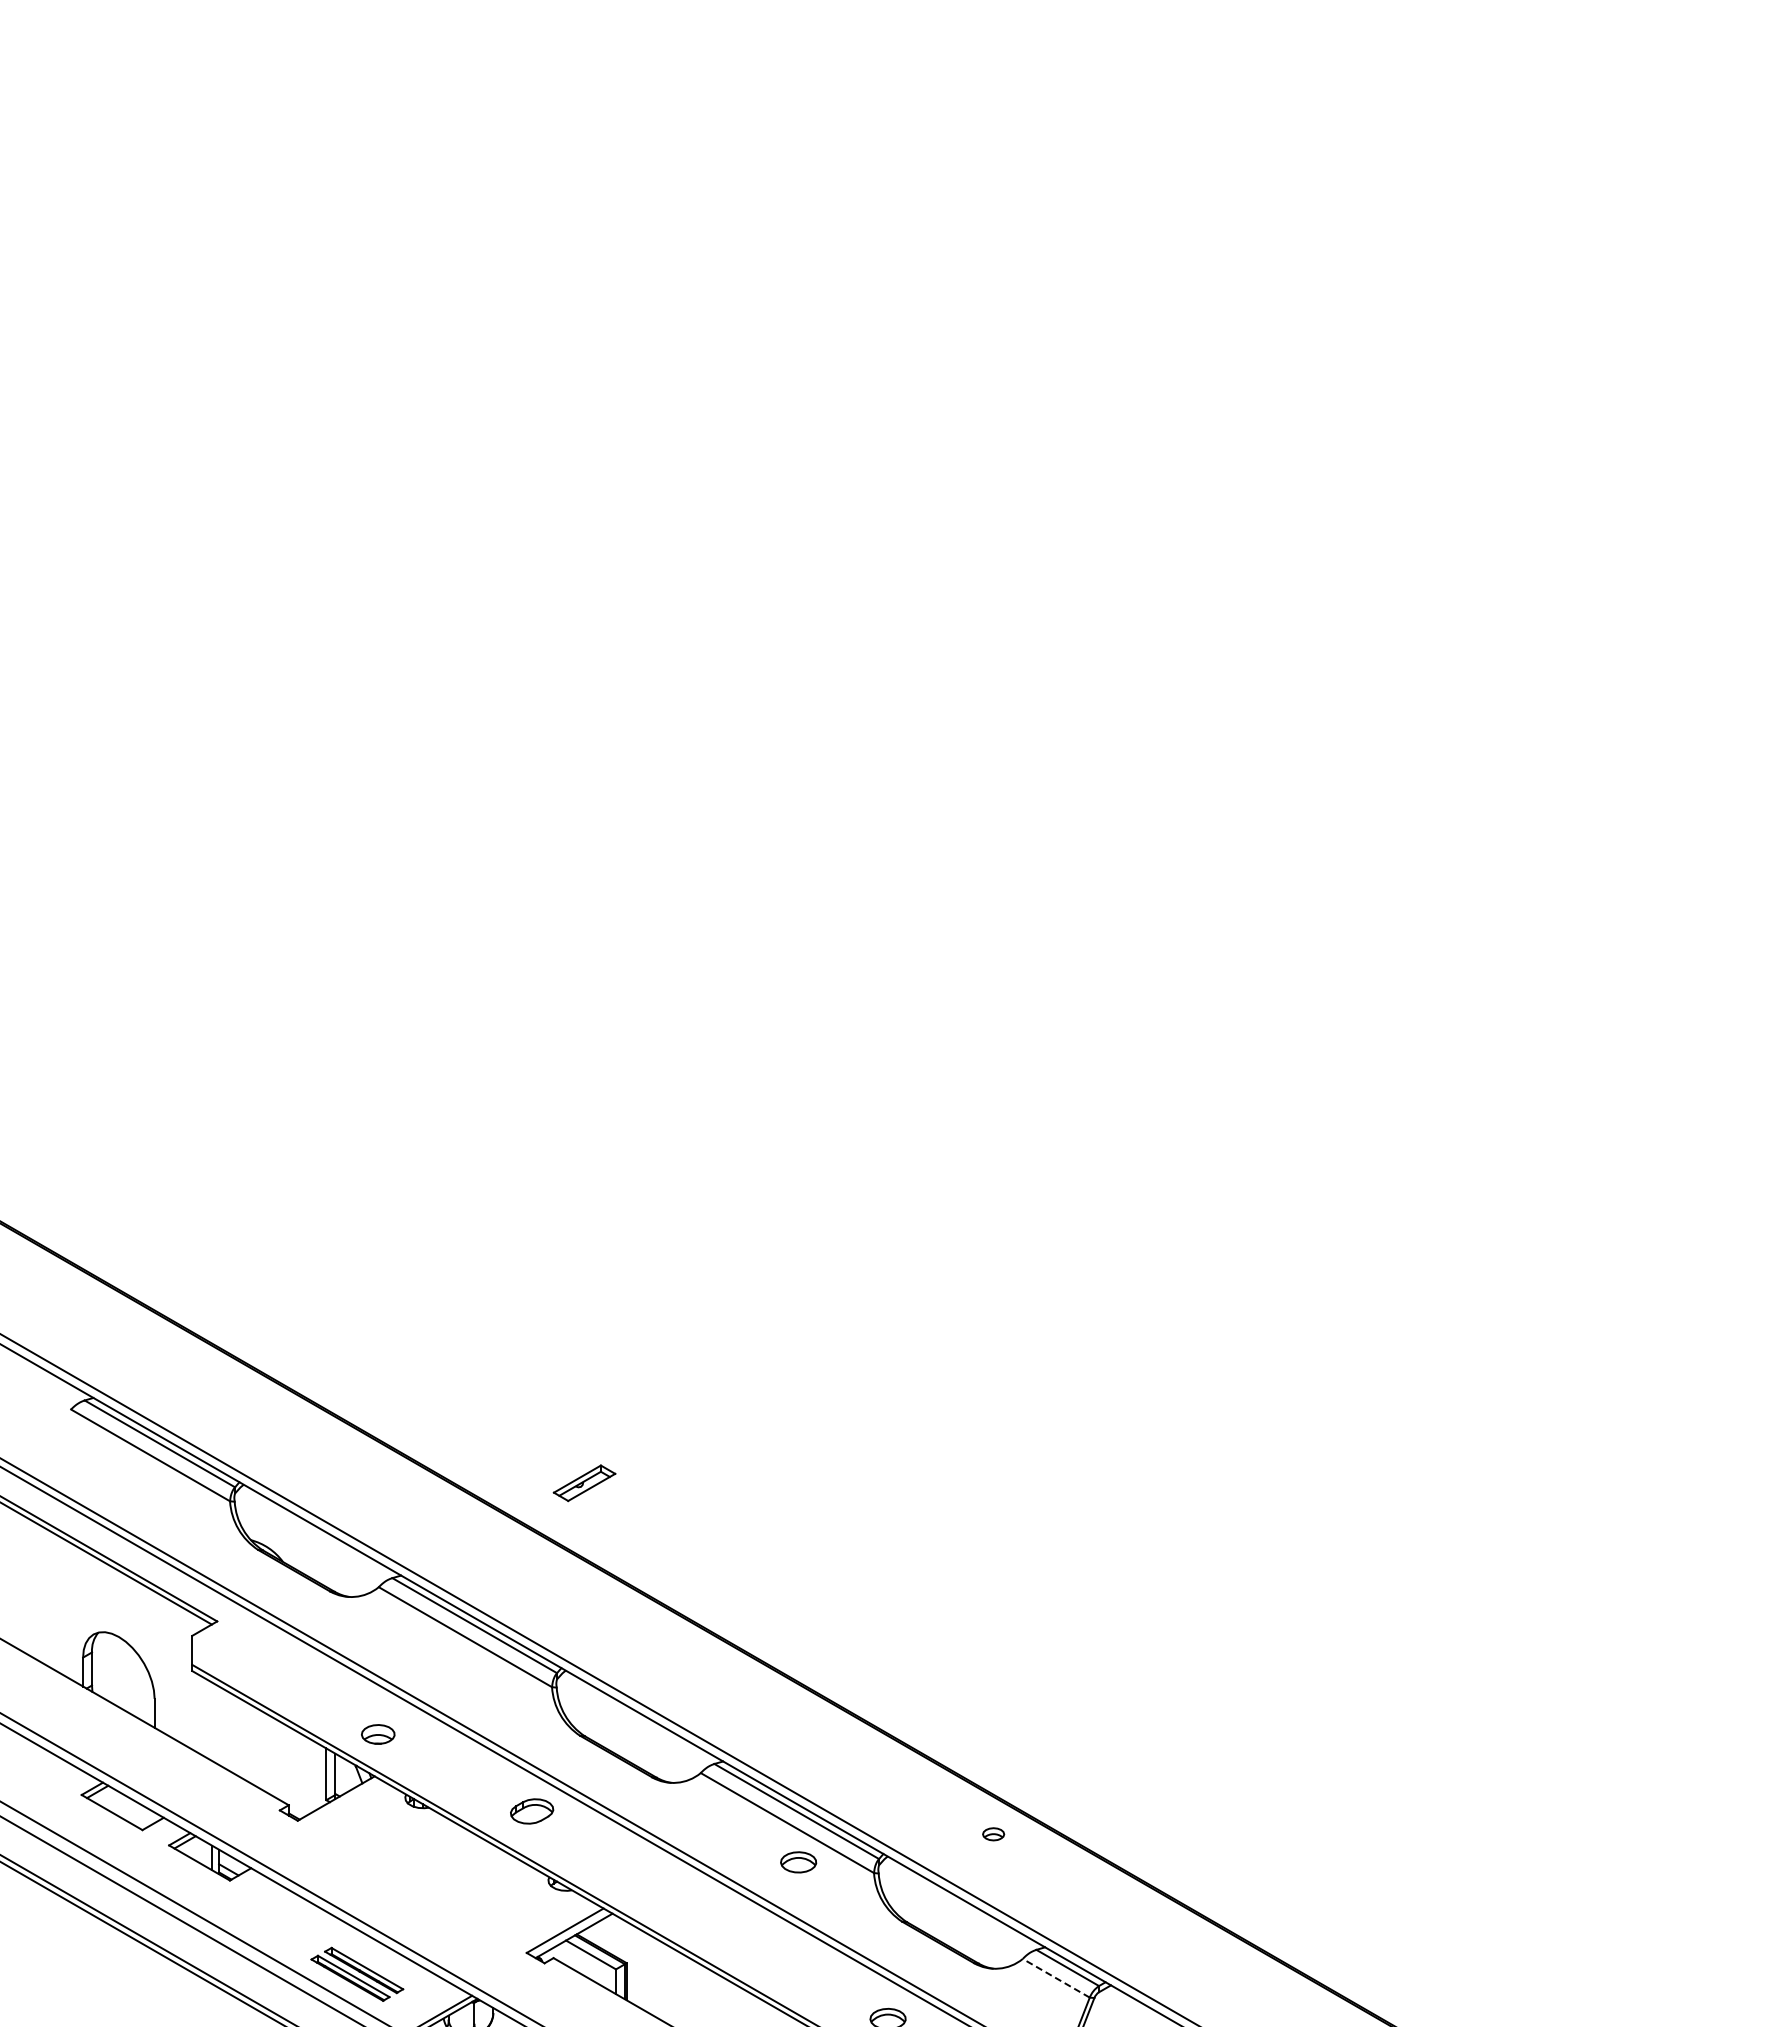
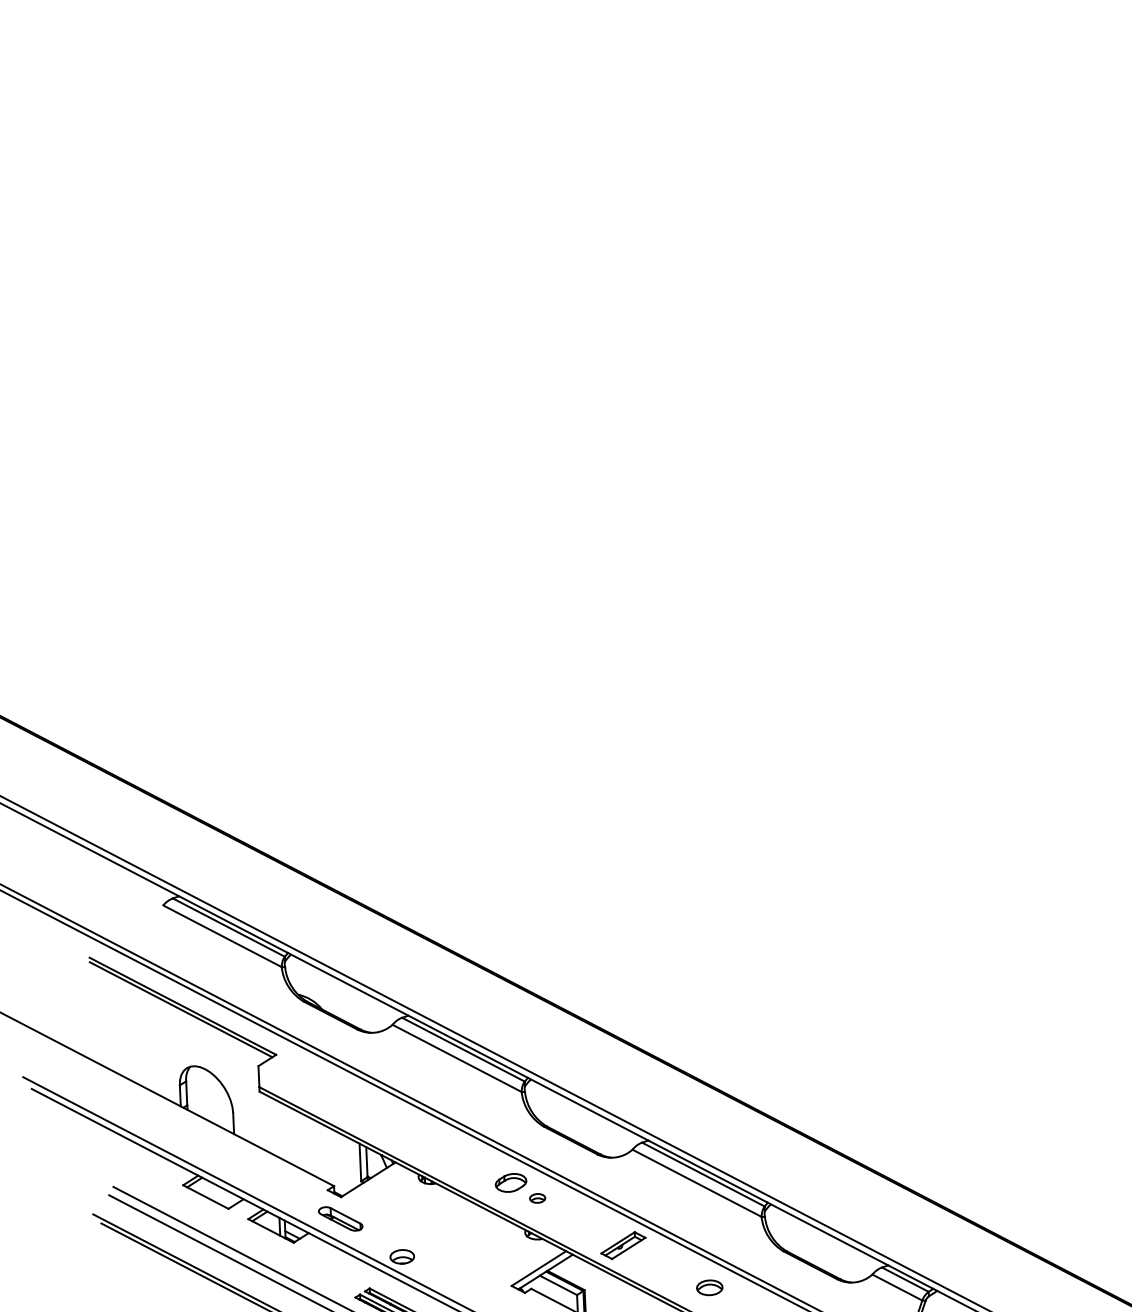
part: (584, 1483) -> (623, 1245), moved
part: (378, 1734) -> (402, 1256), moved
part: (993, 1834) -> (537, 1198), moved
part: (295, 1850) -> (340, 1218), added
part: (798, 1862) -> (709, 1287), moved
line: (1056, 1978) -> (897, 1287), dashed -> solid

